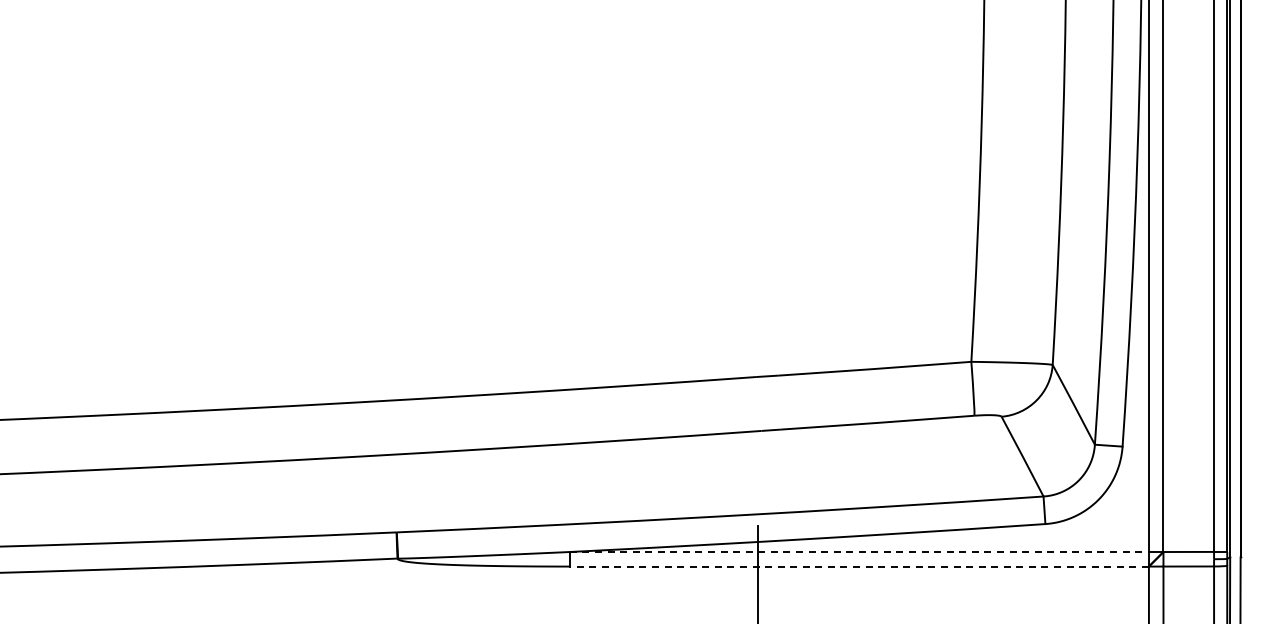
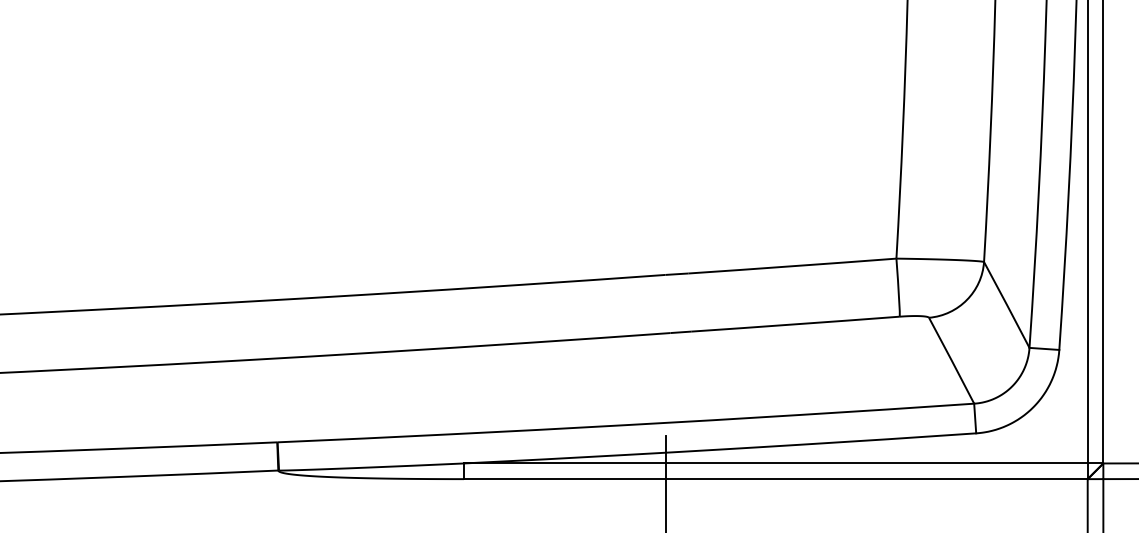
line: (859, 552) -> (775, 463), dashed -> solid
line: (859, 566) -> (775, 479), dashed -> solid

